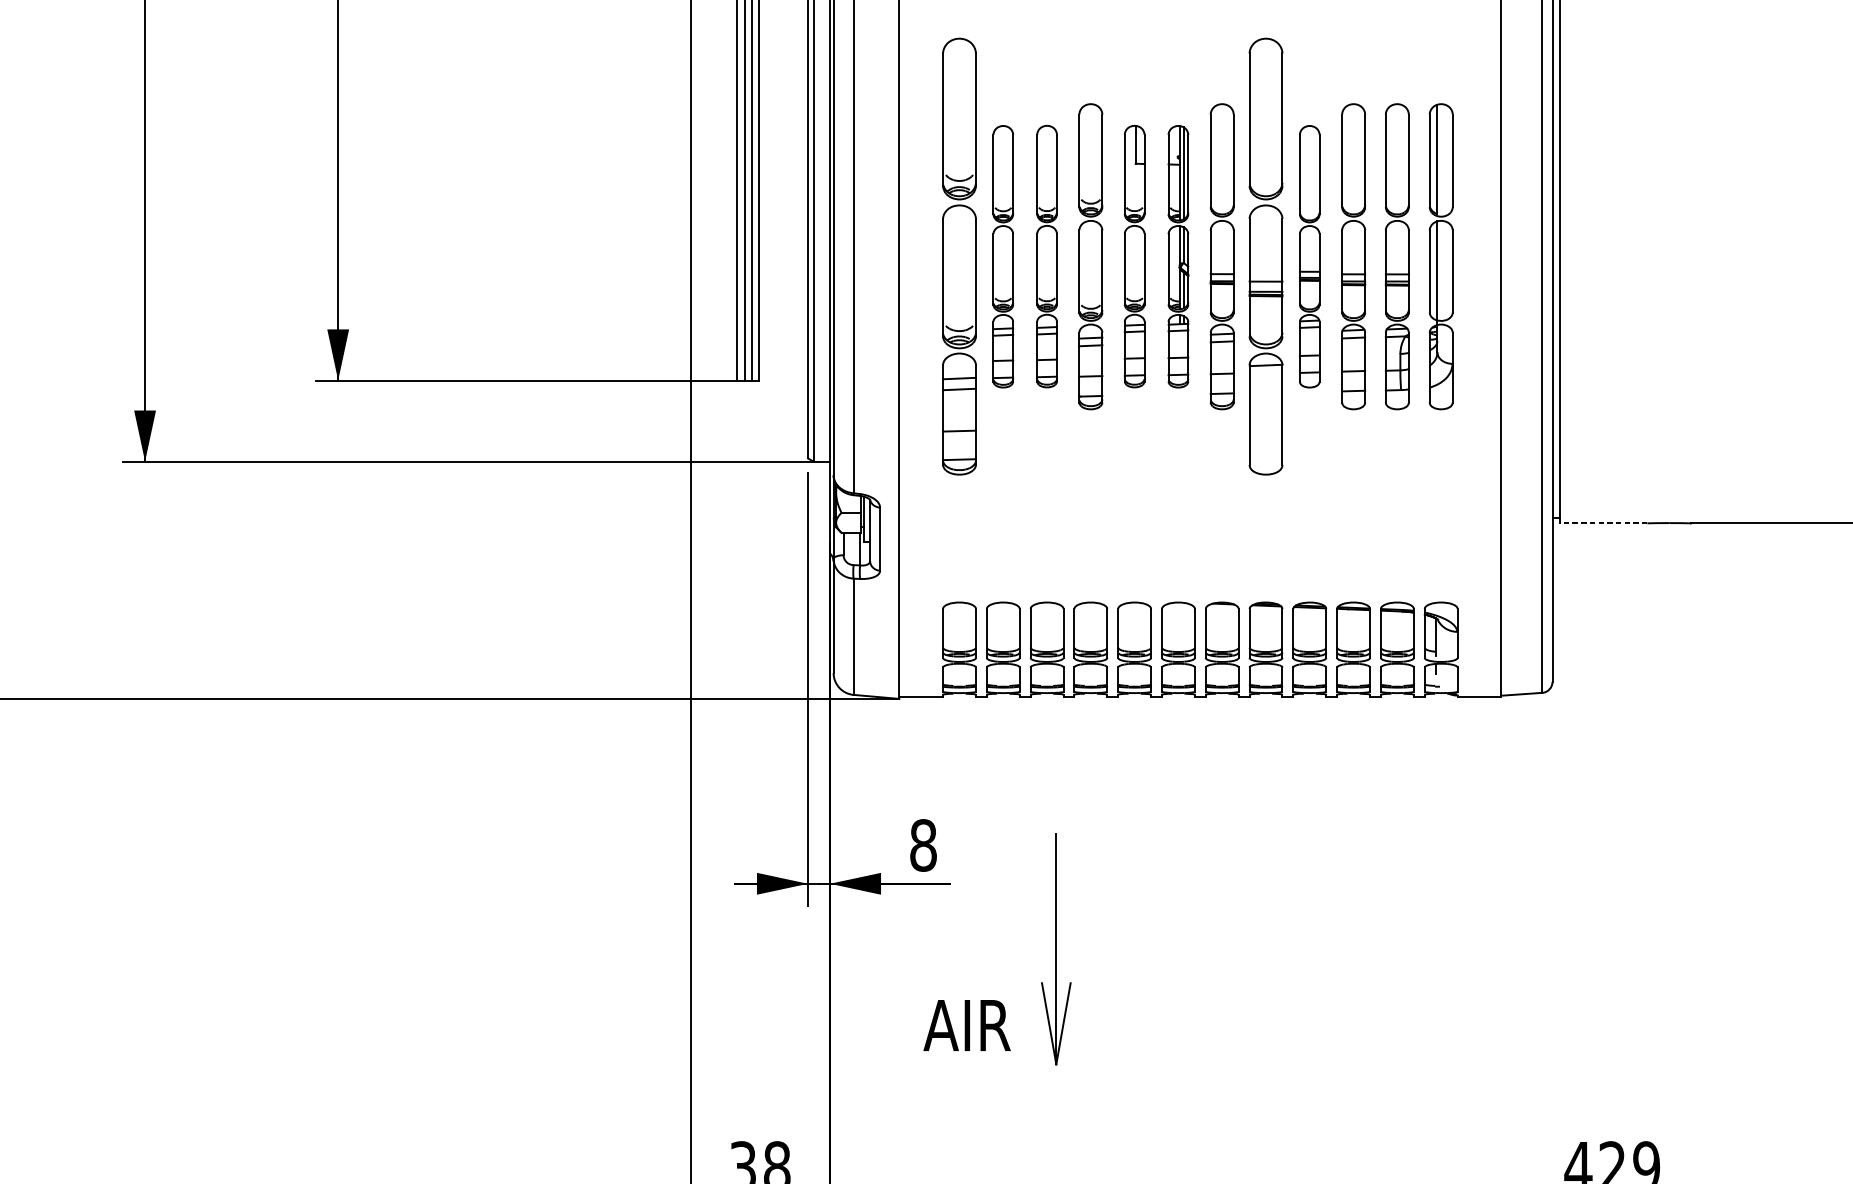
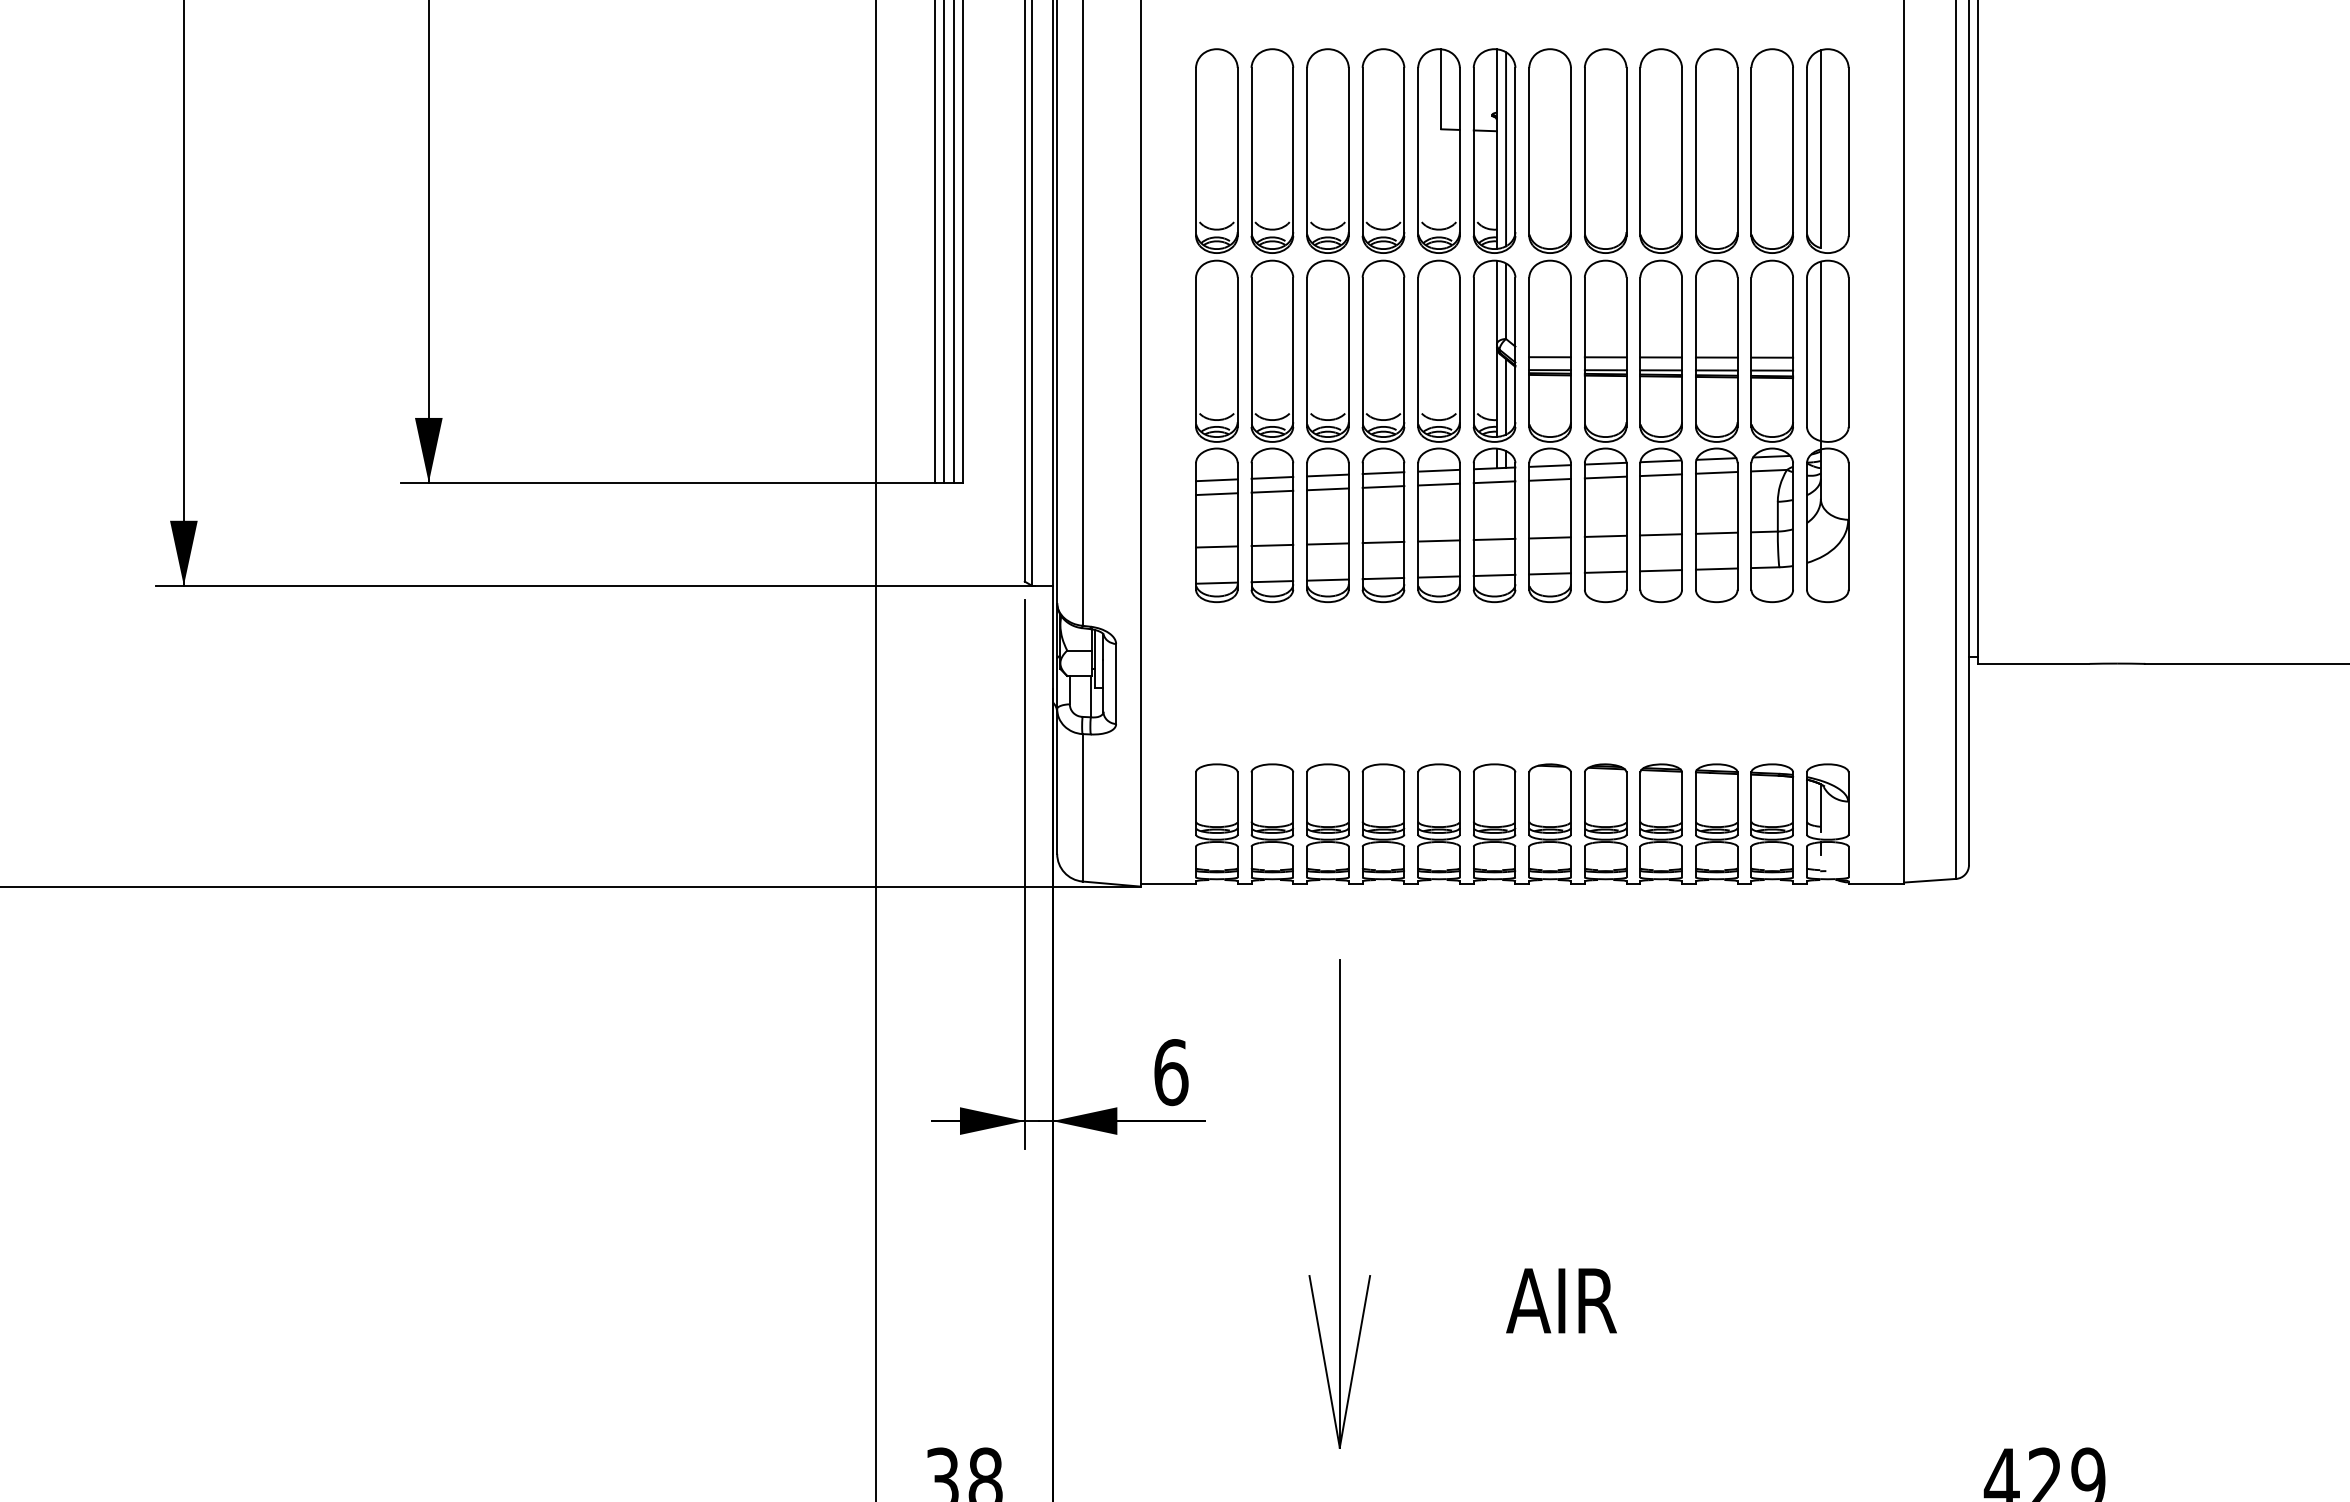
part: (1003, 256) -> (1272, 325), size x1.67
part: (1046, 256) -> (1327, 325), size x1.67
part: (1090, 256) -> (1383, 325), size x1.43
part: (1134, 256) -> (1438, 325), size x1.67
part: (1178, 256) -> (1494, 325), size x1.67
part: (1221, 256) -> (1549, 325), size x1.43
part: (1309, 256) -> (1660, 325), size x1.67
part: (1353, 256) -> (1716, 325), size x1.43
part: (1396, 256) -> (1771, 325), size x1.43
part: (1440, 256) -> (1827, 325), size x1.43
line: (1265, 376) -> (1605, 477), added
line: (1265, 422) -> (1605, 535), added
line: (1265, 450) -> (1605, 571), added
line: (1603, 523) -> (2033, 663), dashed -> solid
text: (923, 845) -> (1171, 1072), 8 -> 6
part: (1056, 948) -> (1339, 1203), size x1.67
text: (967, 1025) -> (1561, 1300), moved

